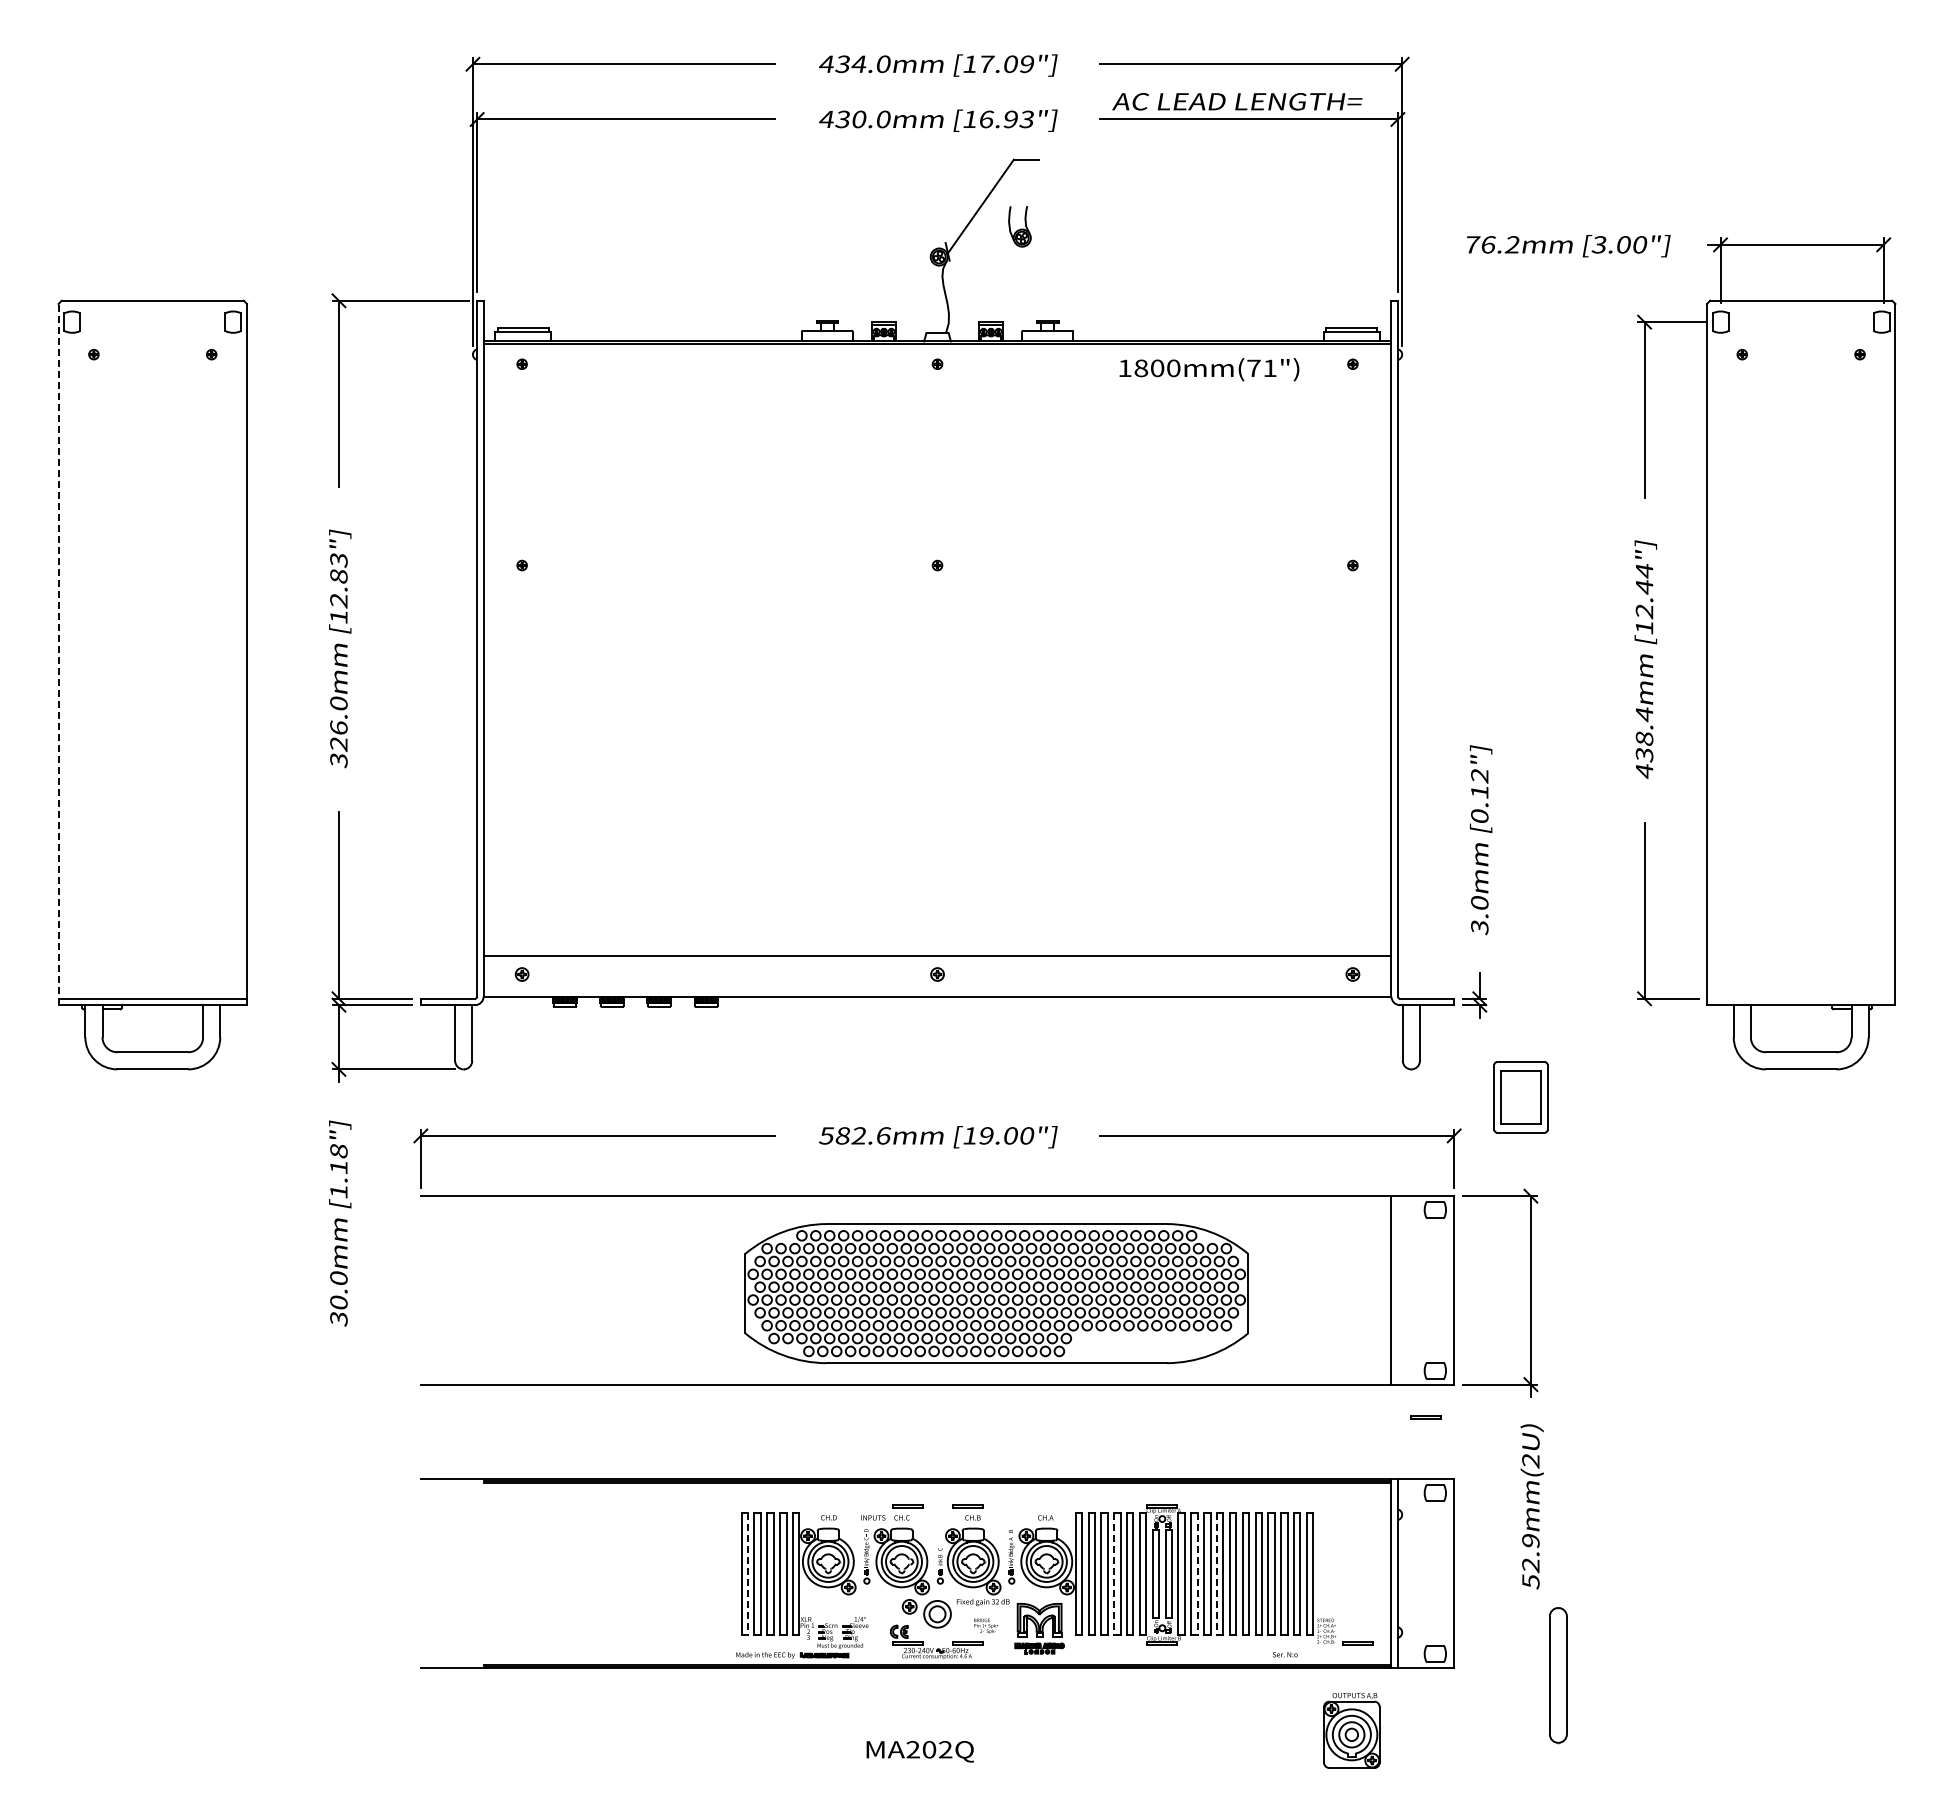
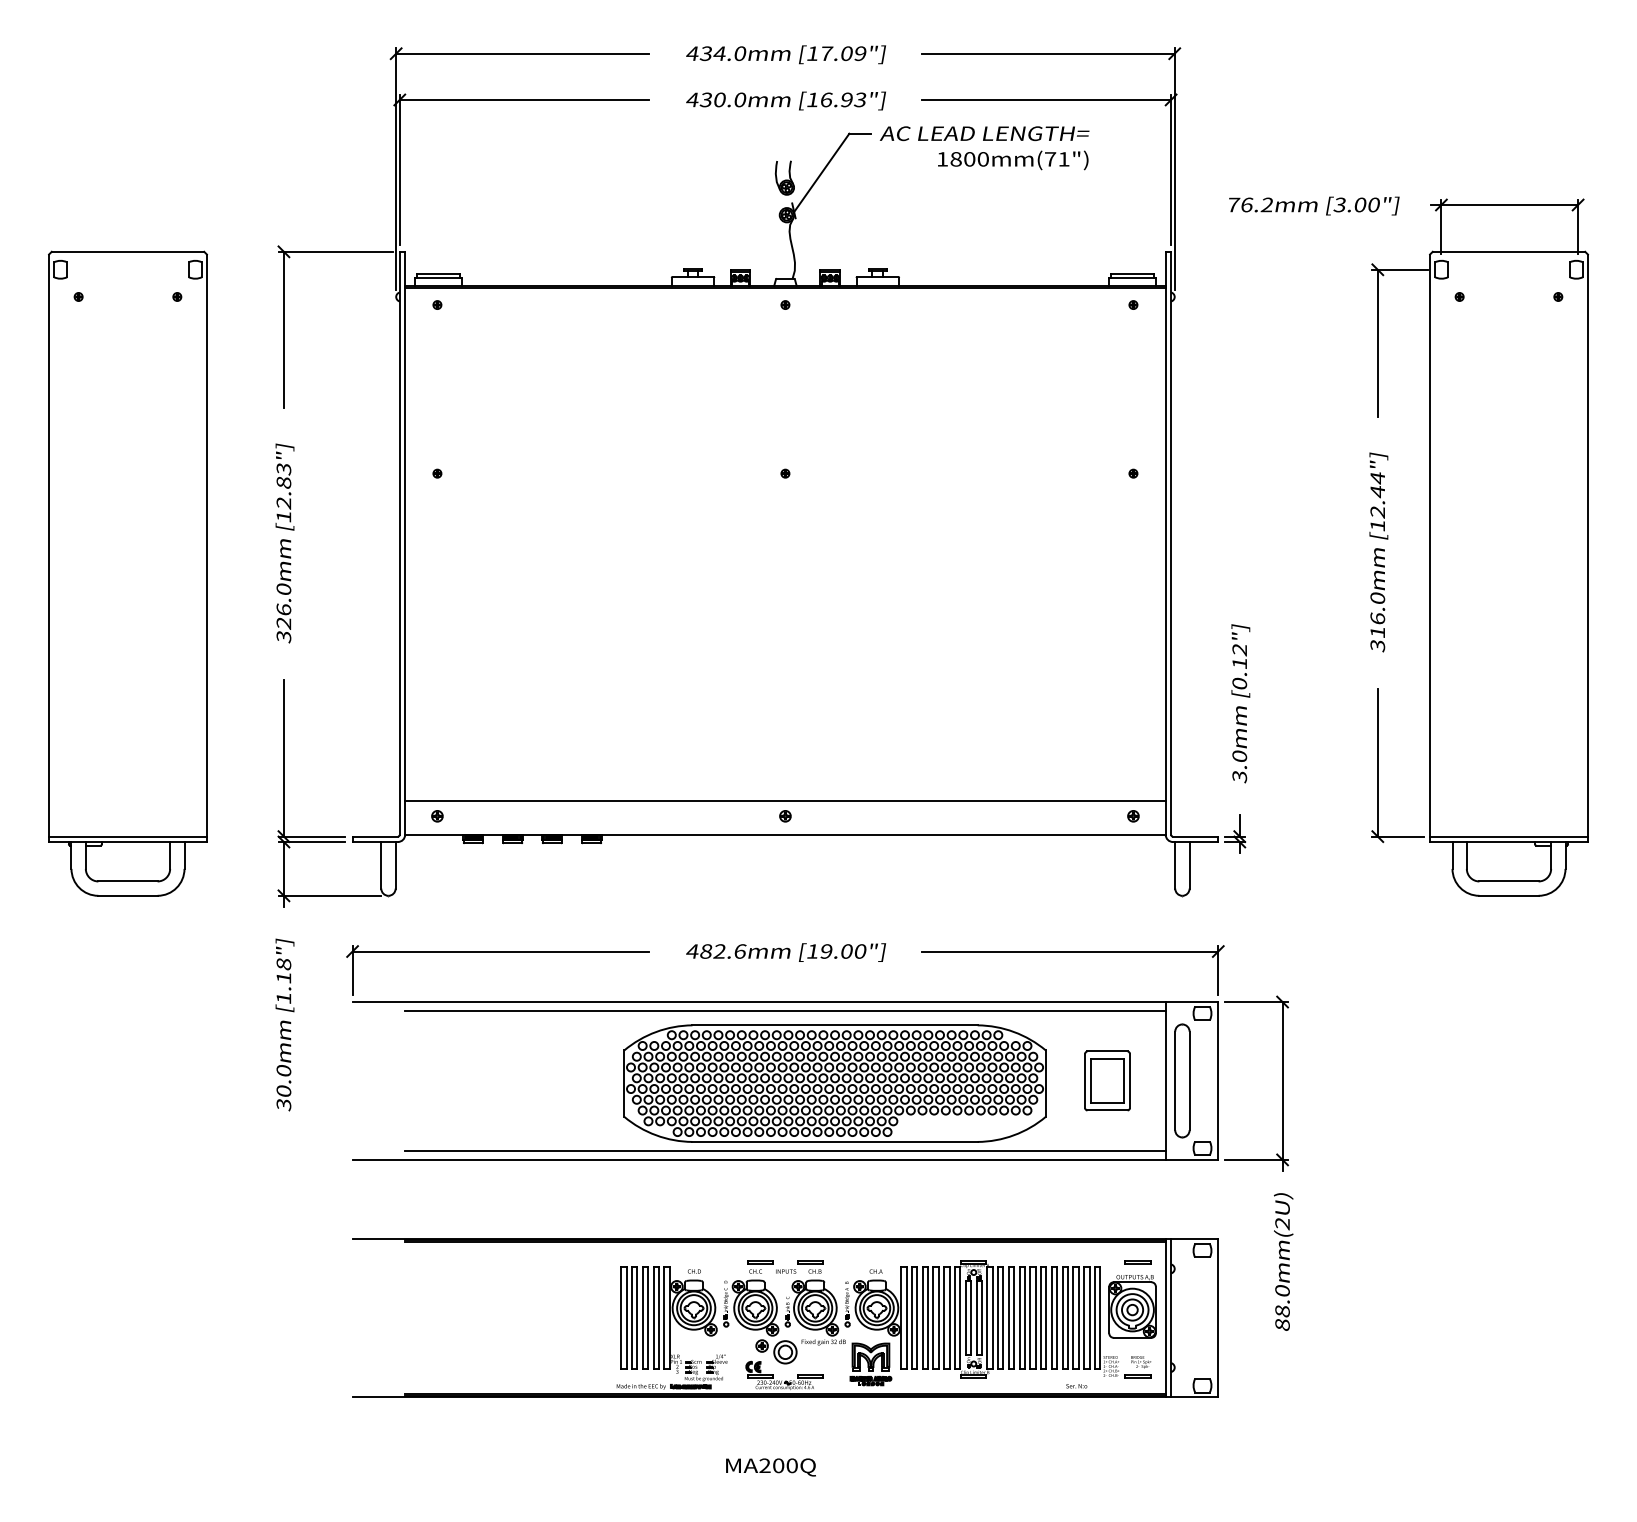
text: (1237, 101) -> (984, 133), moved
part: (1019, 226) -> (784, 177), moved
text: (1209, 369) -> (1013, 160), moved
line: (58, 654) -> (48, 548), dashed -> solid
text: (1644, 742) -> (1377, 621), 438.4mm -> 316.0mm
line: (1800, 998) -> (1508, 836), added
part: (1520, 1097) -> (1107, 1081), moved
text: (825, 1135) -> (691, 951), 582.6mm -> 482.6mm
line: (937, 1206) -> (785, 1010), added
line: (937, 1373) -> (785, 1150), added
line: (1425, 1416) -> (1137, 1261), moved
text: (873, 1517) -> (786, 1271), moved
text: (1530, 1561) -> (1282, 1308), 52.9mm(2U) -> 88.0mm(2U)
line: (748, 1574) -> (627, 1318), dashed -> solid
line: (1114, 1574) -> (933, 1318), dashed -> solid
line: (1197, 1574) -> (1003, 1318), dashed -> solid
line: (1216, 1574) -> (1019, 1318), dashed -> solid
text: (986, 1625) -> (1141, 1361), moved
part: (1558, 1675) -> (1182, 1081), moved
part: (1351, 1730) -> (1132, 1306), moved
text: (945, 1749) -> (792, 1465), MA202Q -> MA200Q

